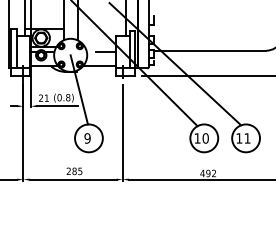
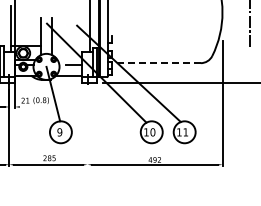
line: (210, 51) -> (156, 63), solid -> dashed
line: (56, 105) -> (35, 106), removed
line: (122, 132) -> (87, 127), removed

